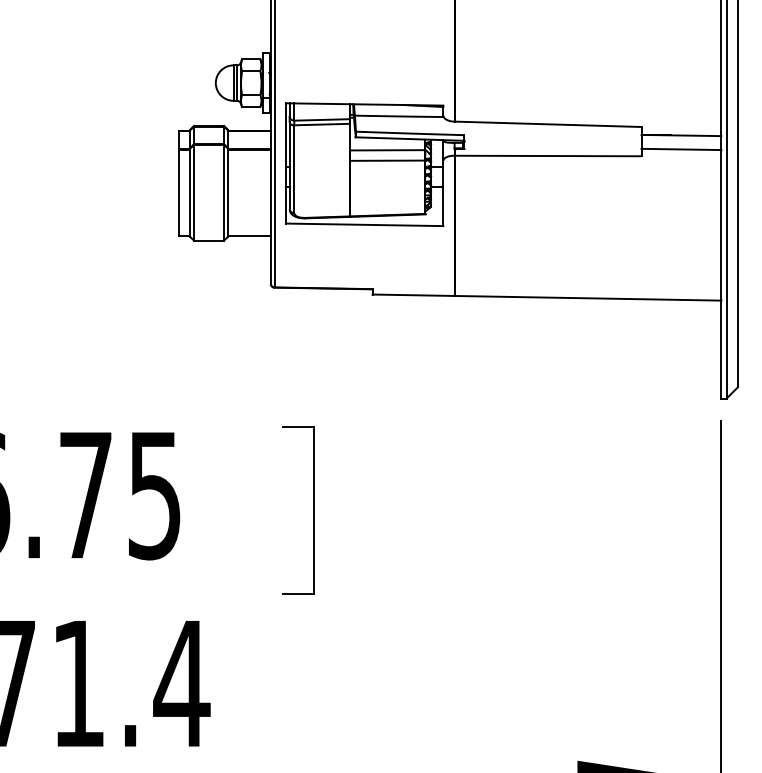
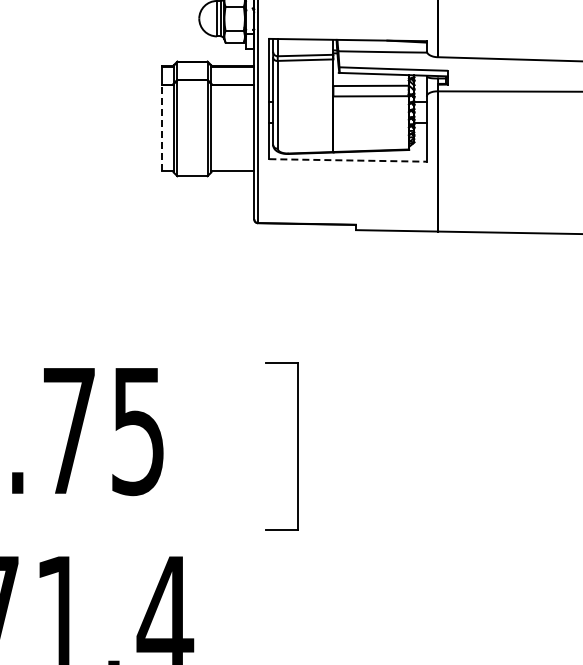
line: (178, 192) -> (161, 128), solid -> dashed
line: (364, 224) -> (347, 160), solid -> dashed

